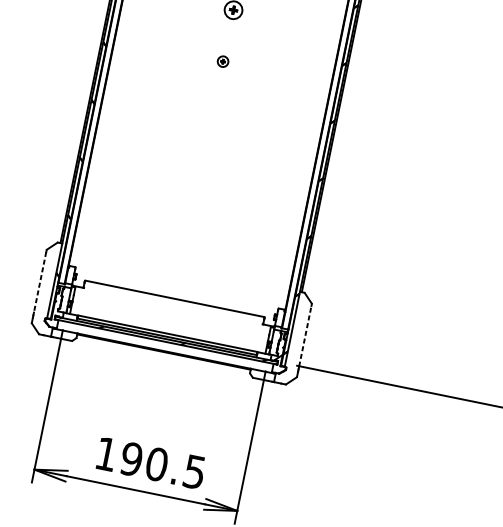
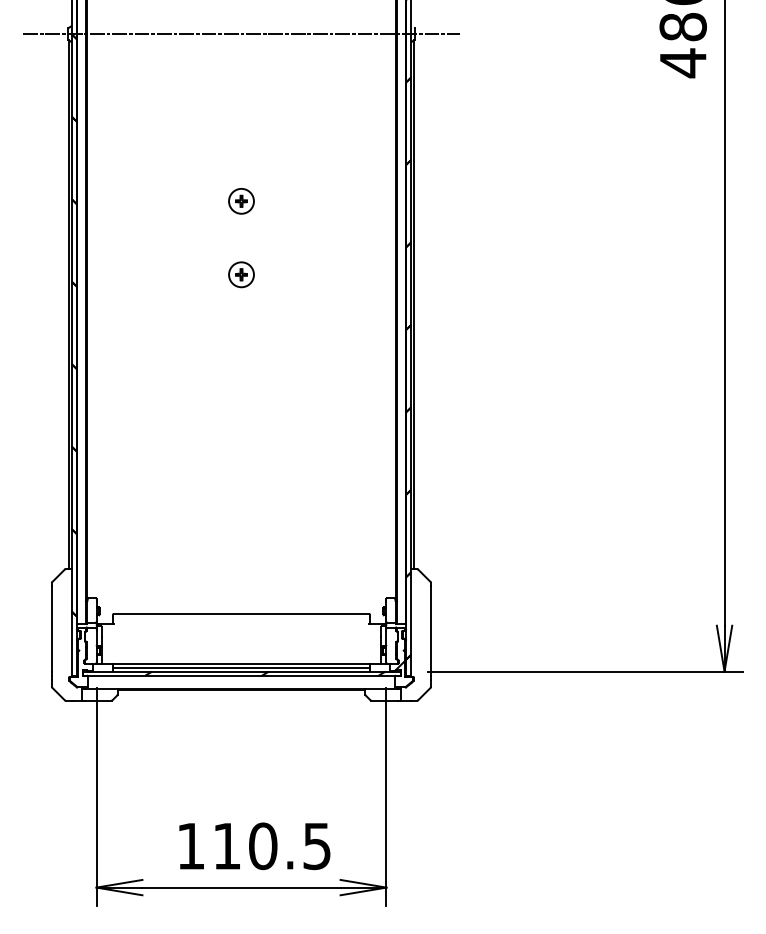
part: (223, 61) -> (241, 274), size x1.67
line: (39, 282) -> (51, 629), dashed -> solid
line: (305, 336) -> (431, 628), dashed -> solid
text: (131, 459) -> (226, 846), 190.5 -> 110.5

